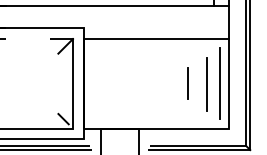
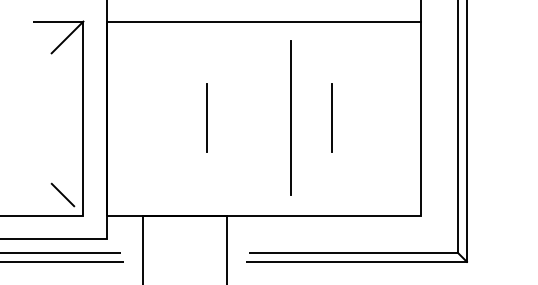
line: (129, 83) -> (205, 117), added
line: (219, 83) -> (290, 117), moved
line: (207, 84) -> (374, 120), removed

